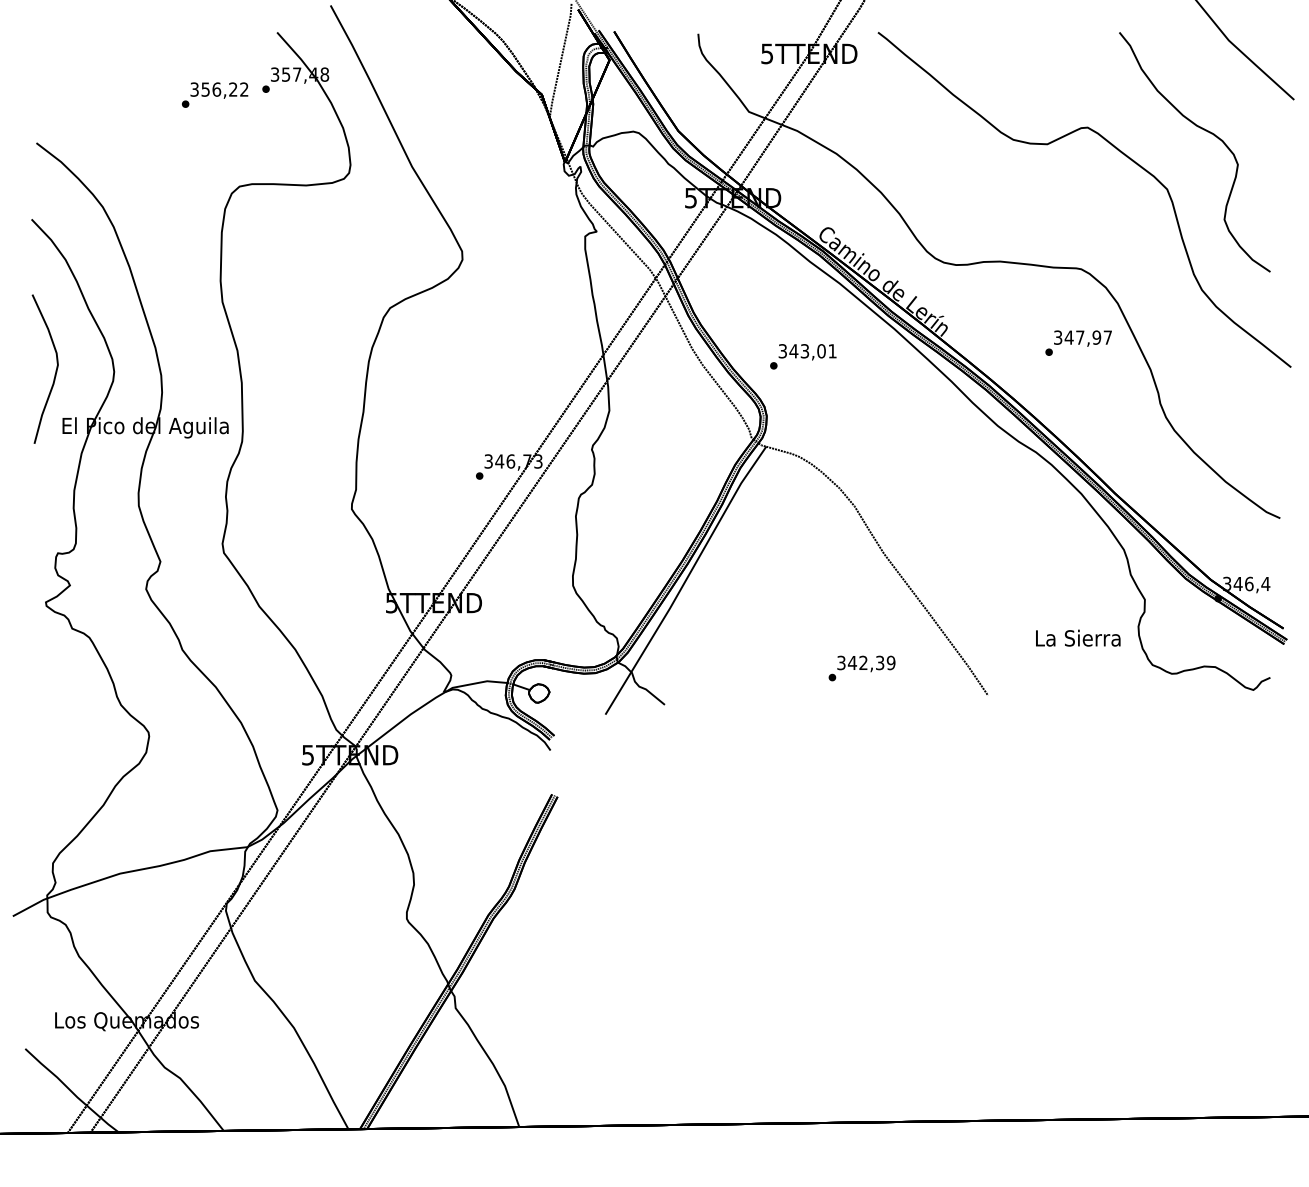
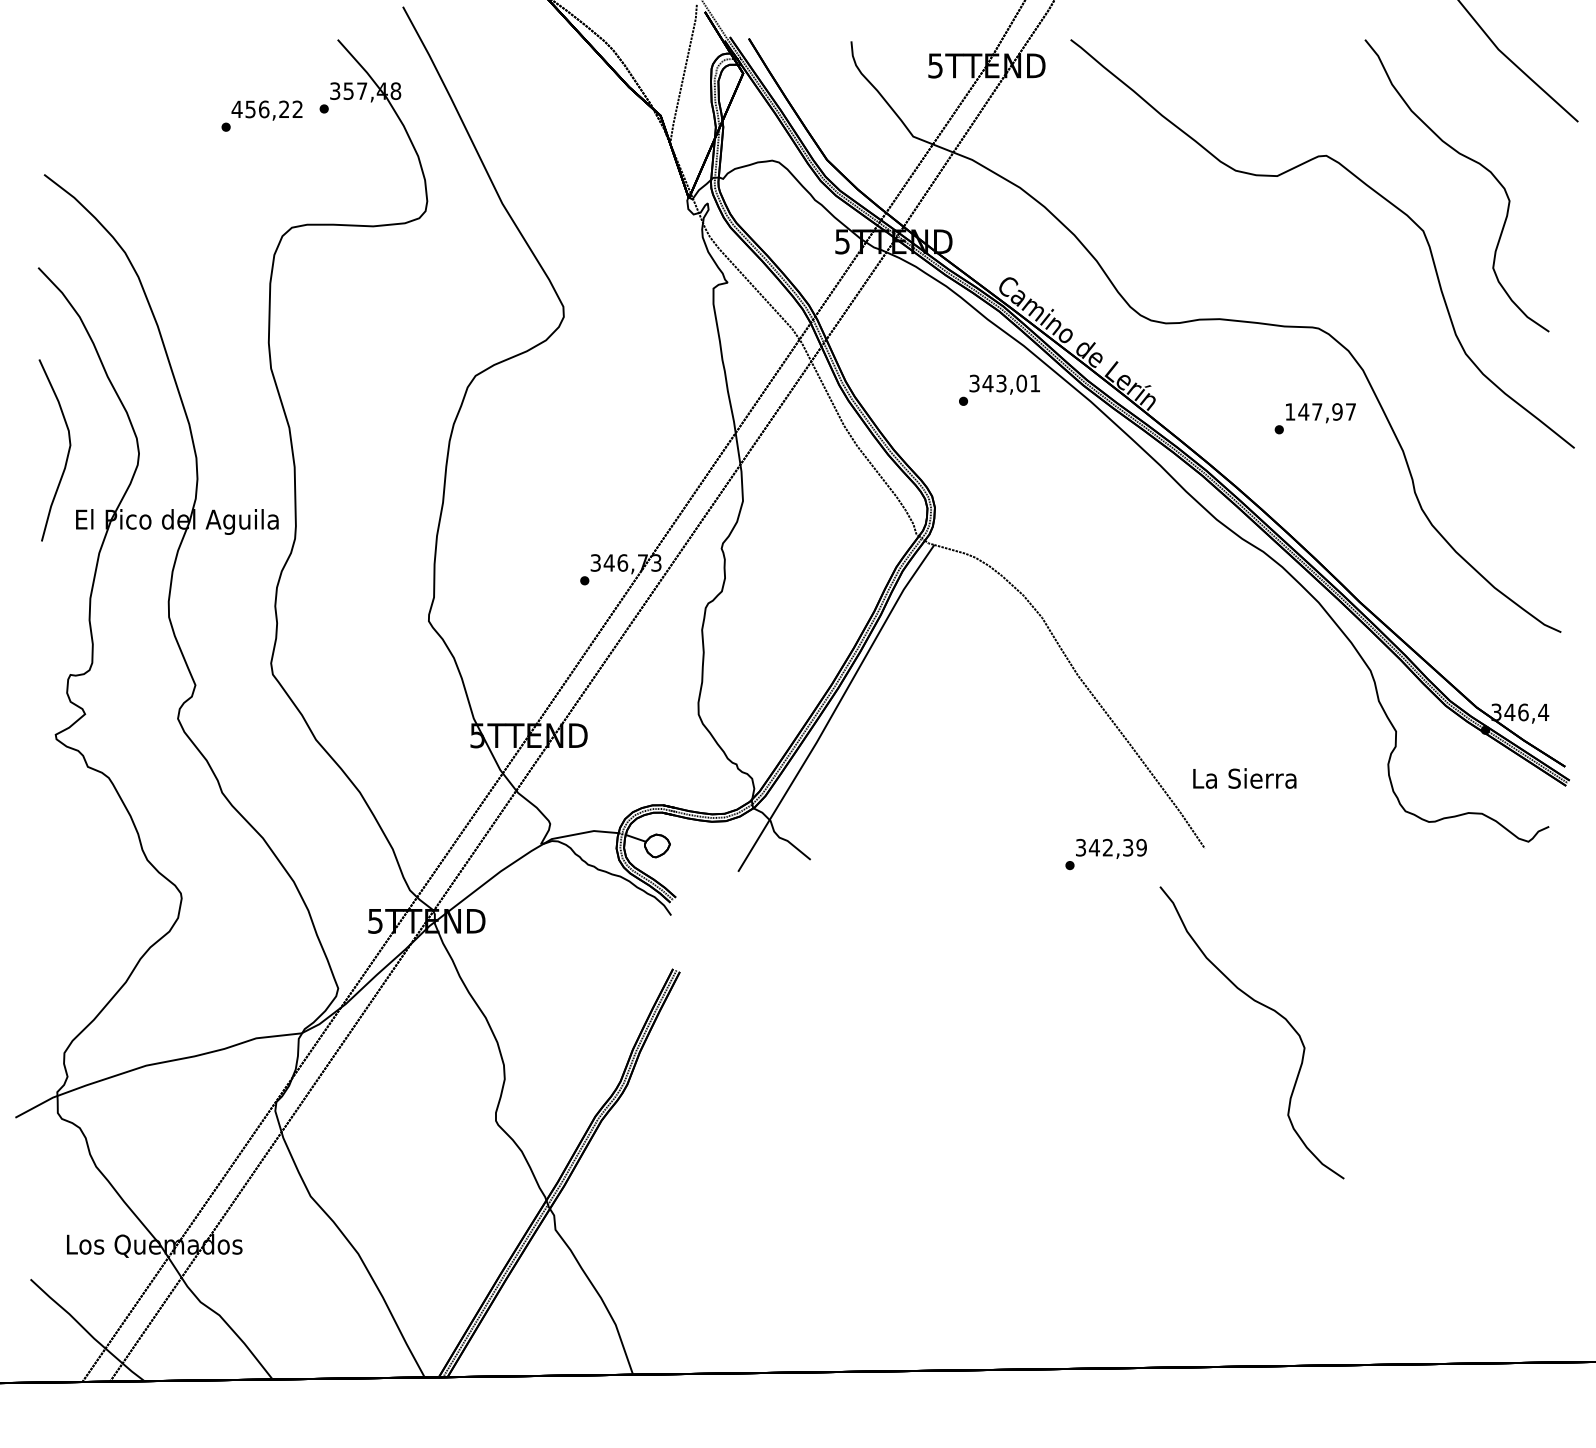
text: (194, 89) -> (236, 109), 356,22 -> 456,22
text: (1058, 337) -> (1290, 411), 347,97 -> 147,97
text: (803, 356) -> (999, 389), moved
text: (1077, 638) -> (1244, 778), moved
text: (861, 668) -> (1105, 854), moved
part: (1036, 825) -> (1263, 1006), added

